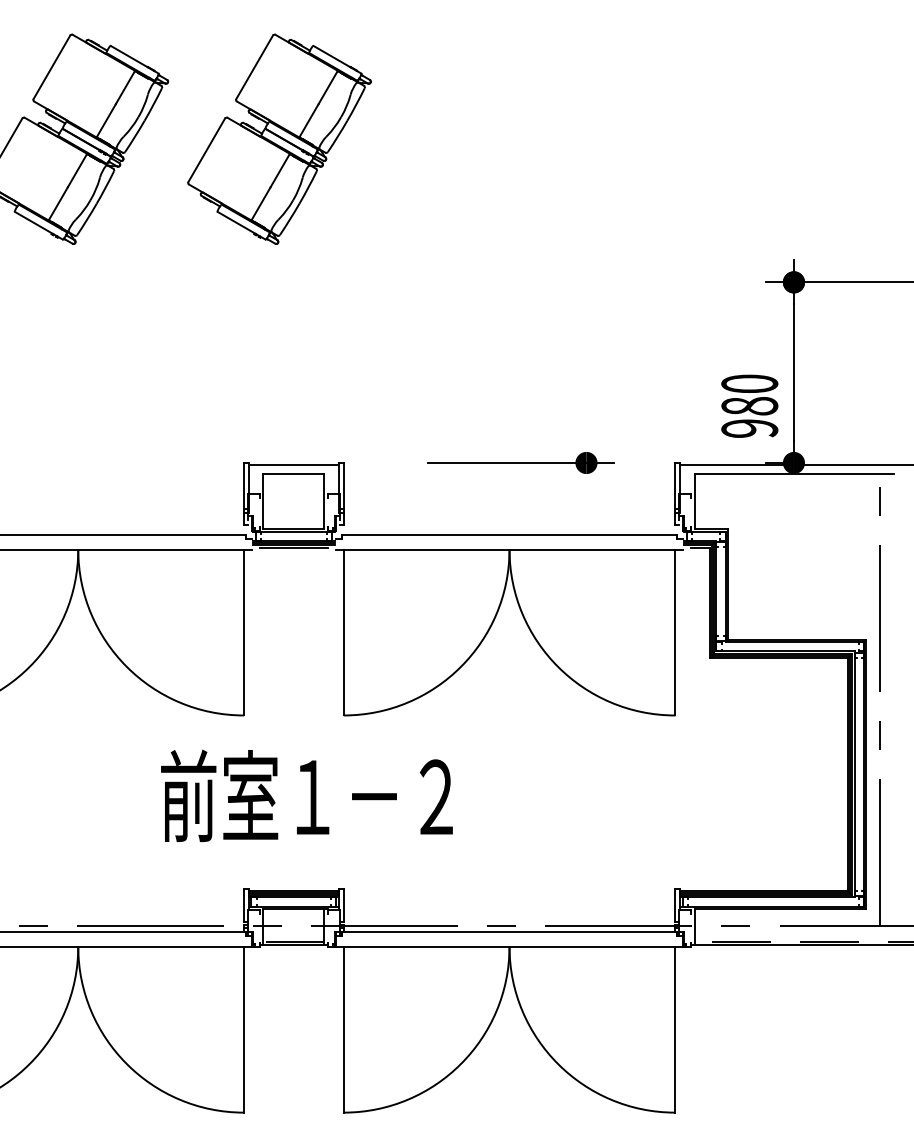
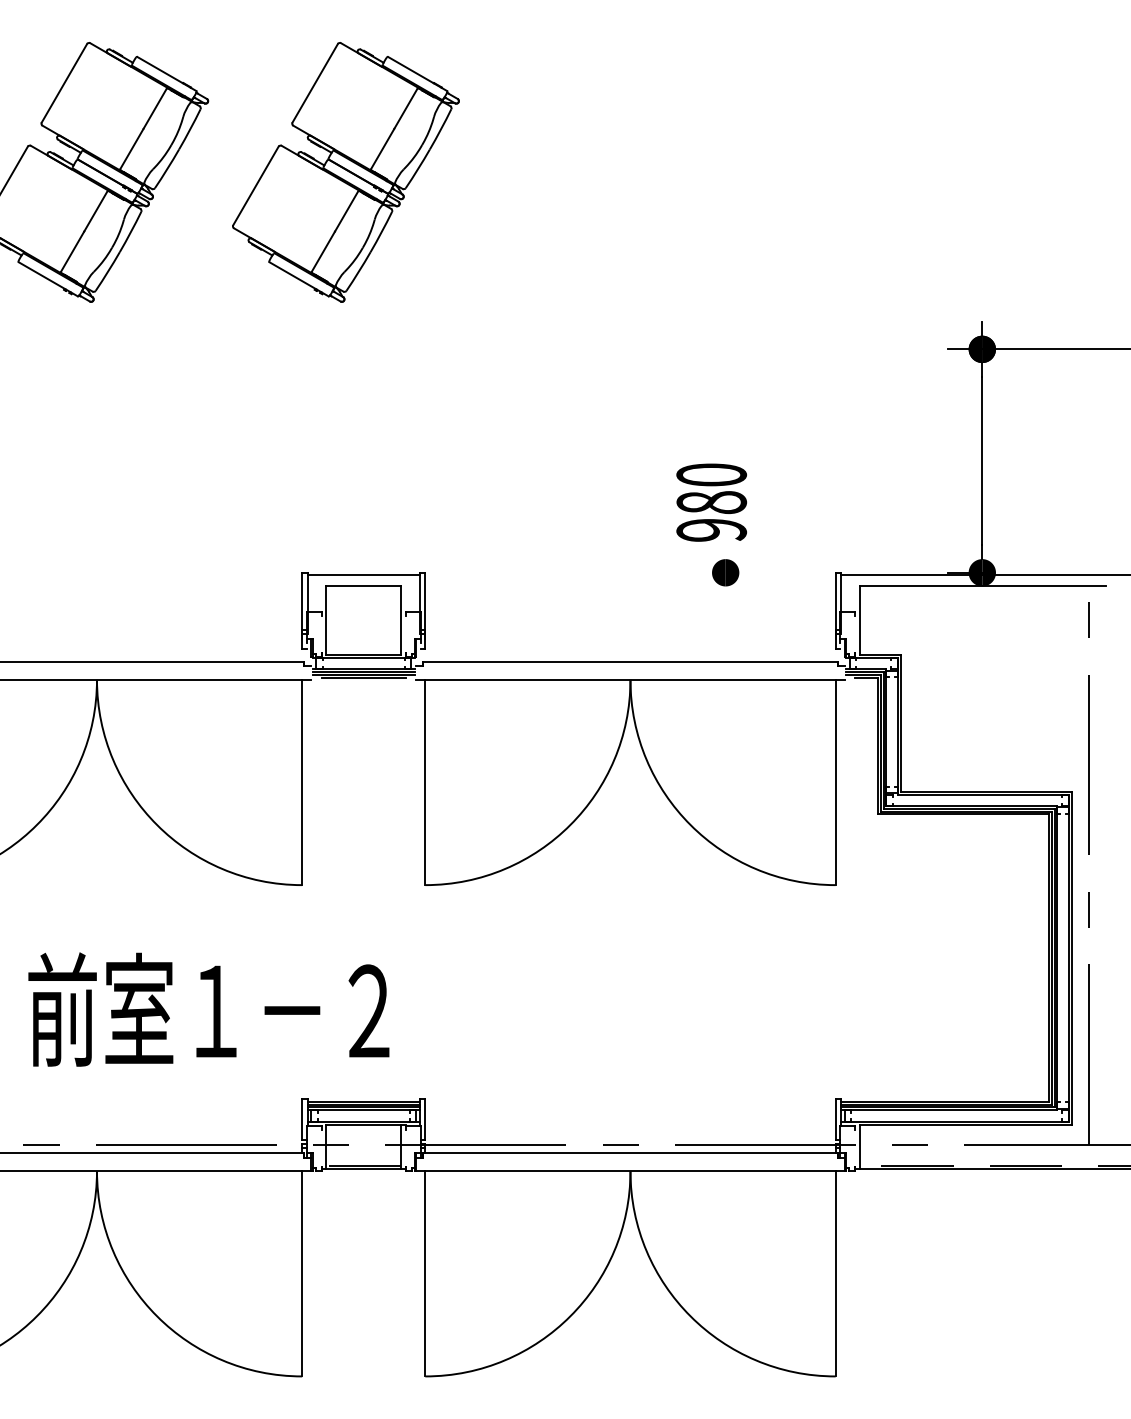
text: (749, 406) -> (711, 502), moved
line: (520, 462) -> (644, 572), removed
text: (306, 795) -> (208, 1009), moved

